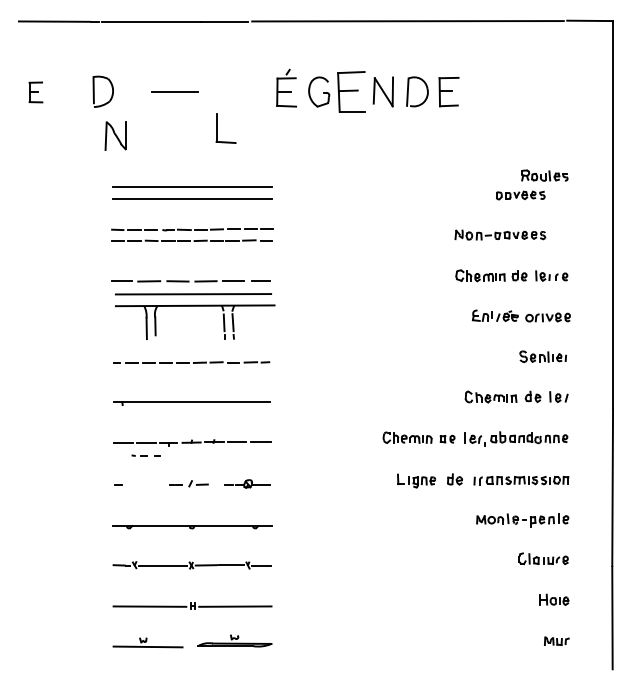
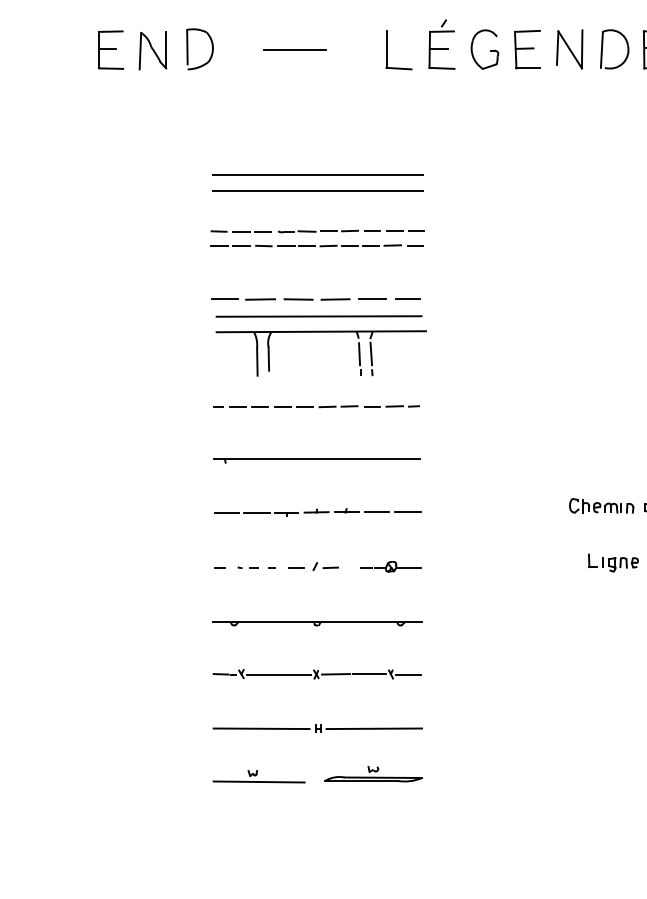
part: (35, 92) -> (110, 50), size x1.43
part: (351, 92) -> (527, 50), size x0.71
part: (217, 128) -> (387, 50), moved
part: (115, 135) -> (152, 50), moved
part: (145, 455) -> (255, 567), moved

